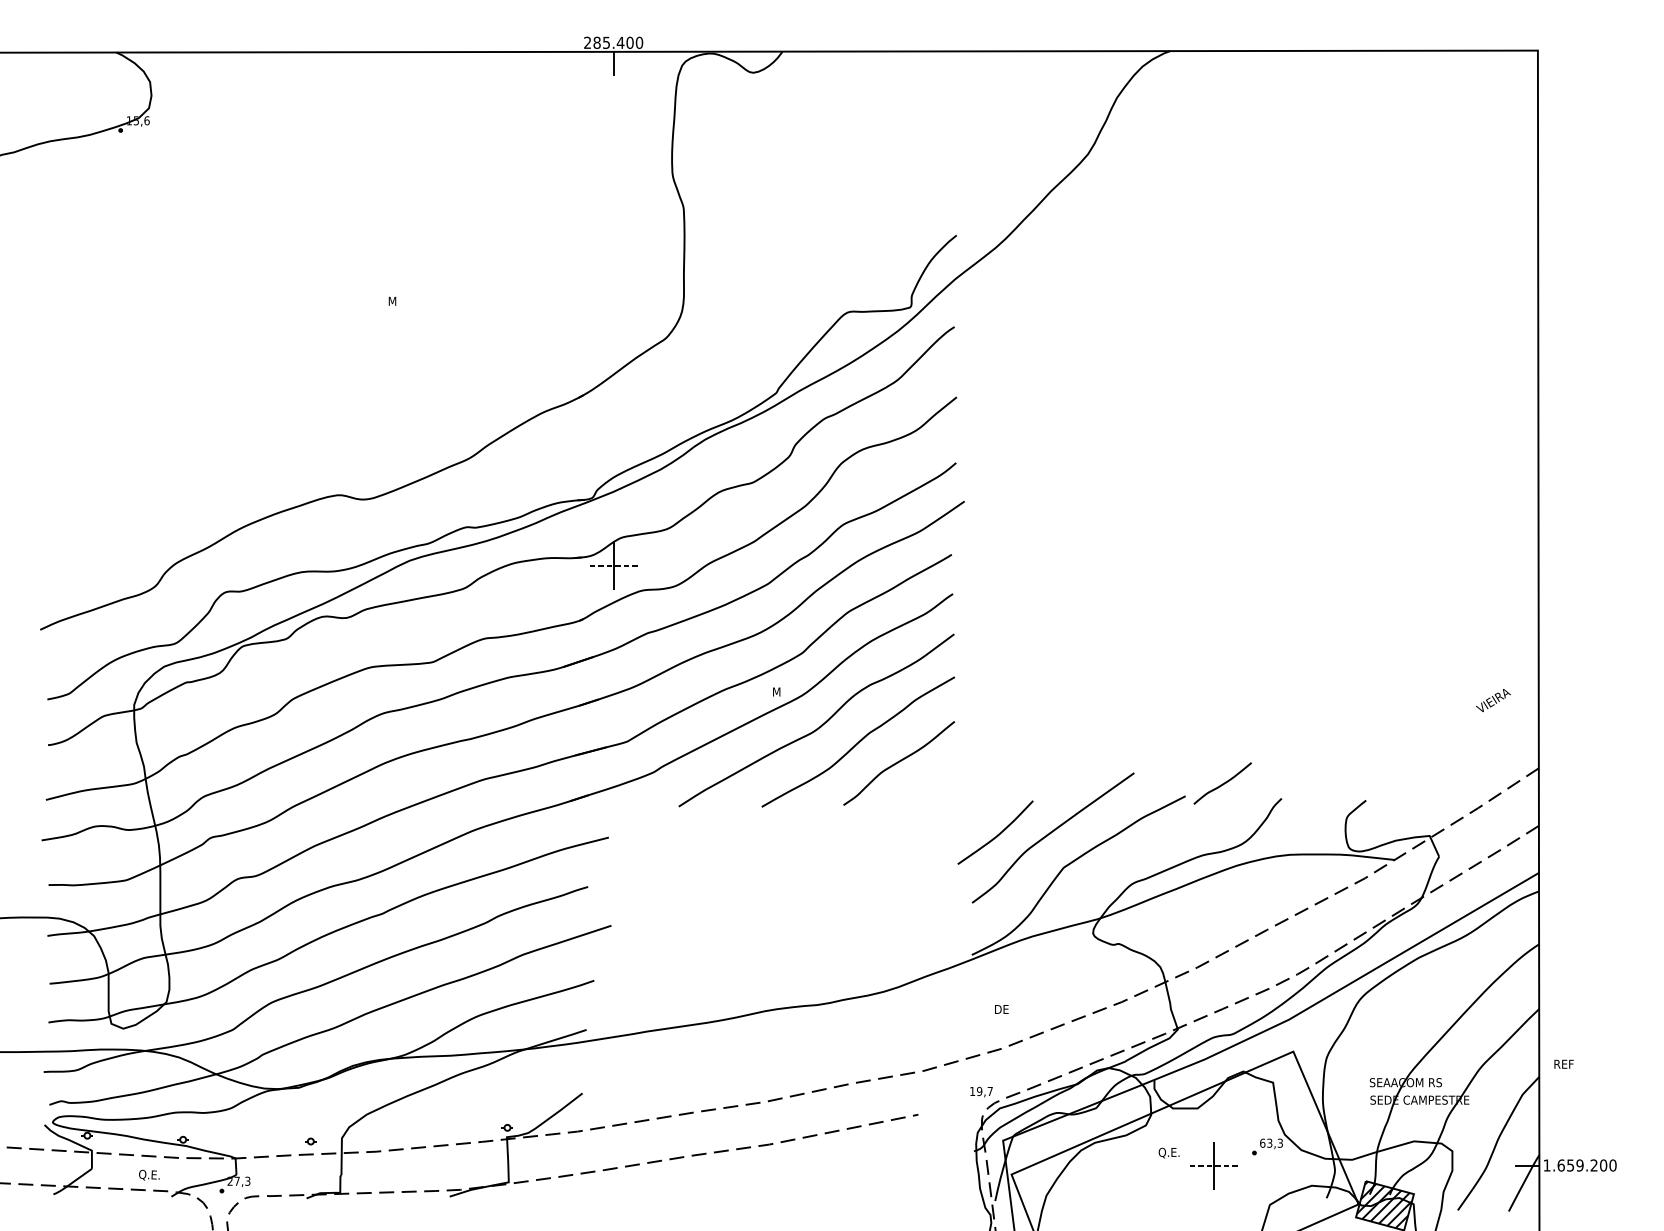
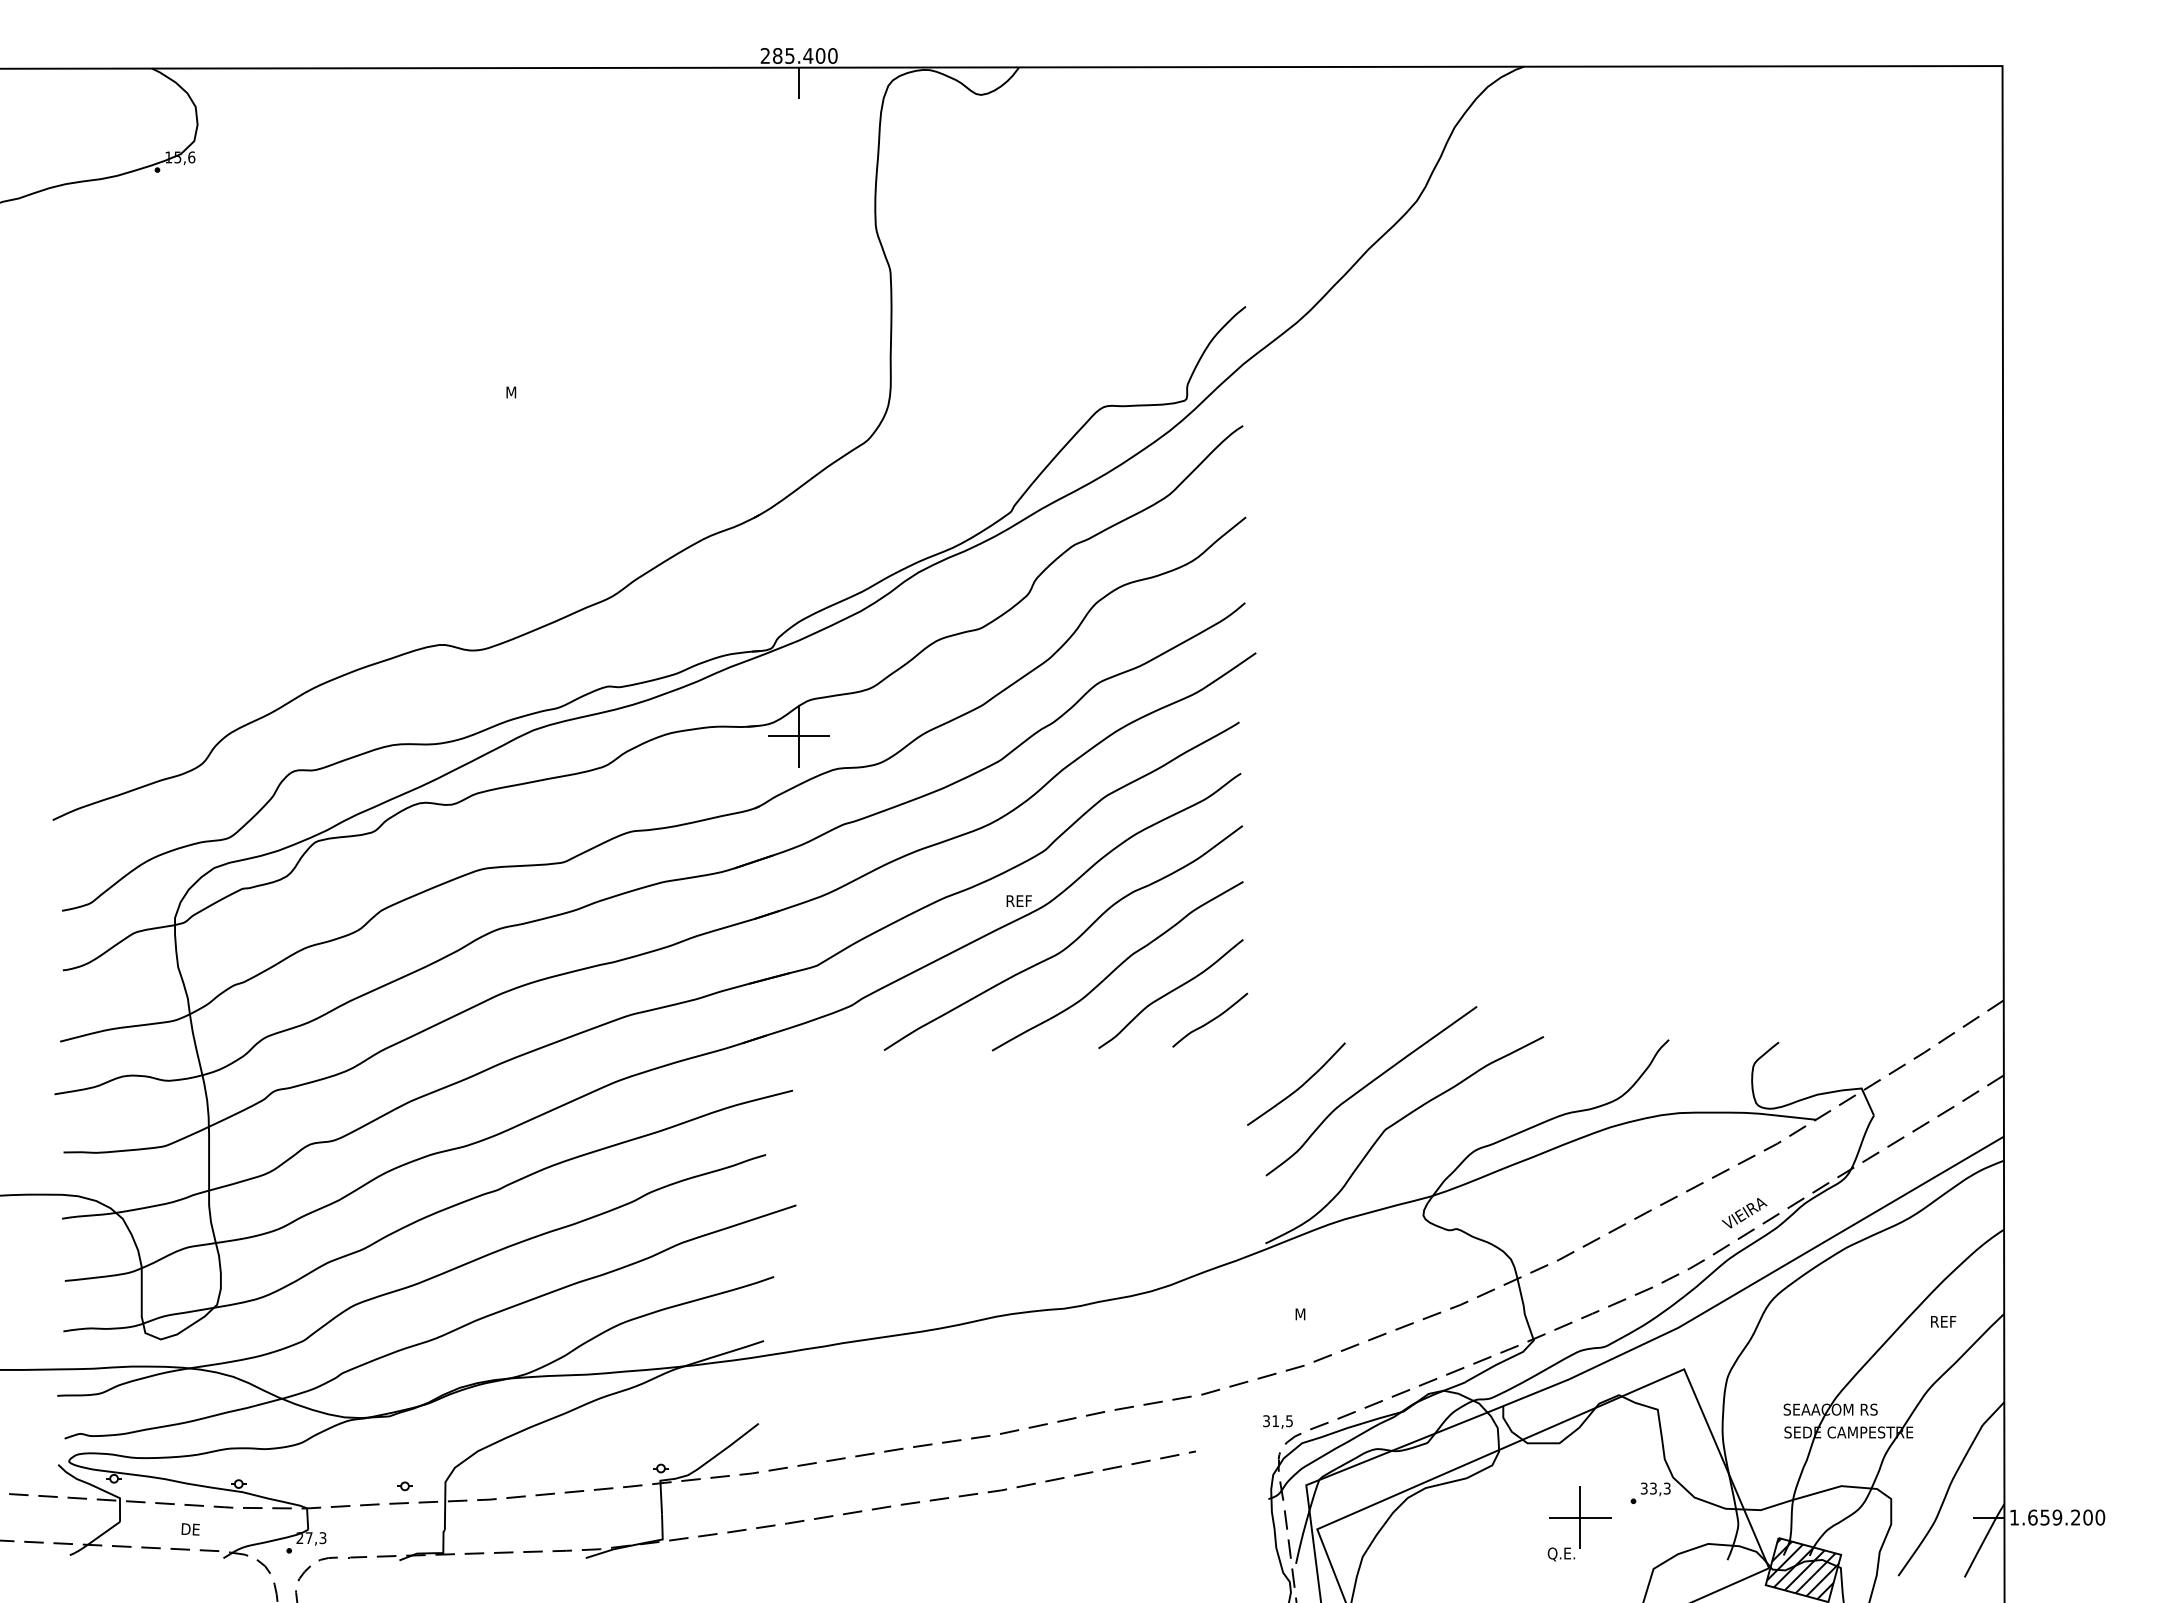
line: (613, 565) -> (798, 736), dashed -> solid
text: (782, 691) -> (1019, 900), M -> REF
text: (1493, 700) -> (1744, 1213), moved
curve: (1223, 782) -> (1211, 1019), moved
text: (1002, 1009) -> (1305, 1314), DE -> M
text: (1563, 1064) -> (1943, 1321), moved
text: (981, 1091) -> (1277, 1421), 19,7 -> 31,5
text: (1262, 1143) -> (1643, 1488), 63,3 -> 33,3
text: (1168, 1153) -> (1560, 1554), moved
line: (1212, 1165) -> (1579, 1517), dashed -> solid
text: (149, 1175) -> (194, 1530), Q.E. -> DE

